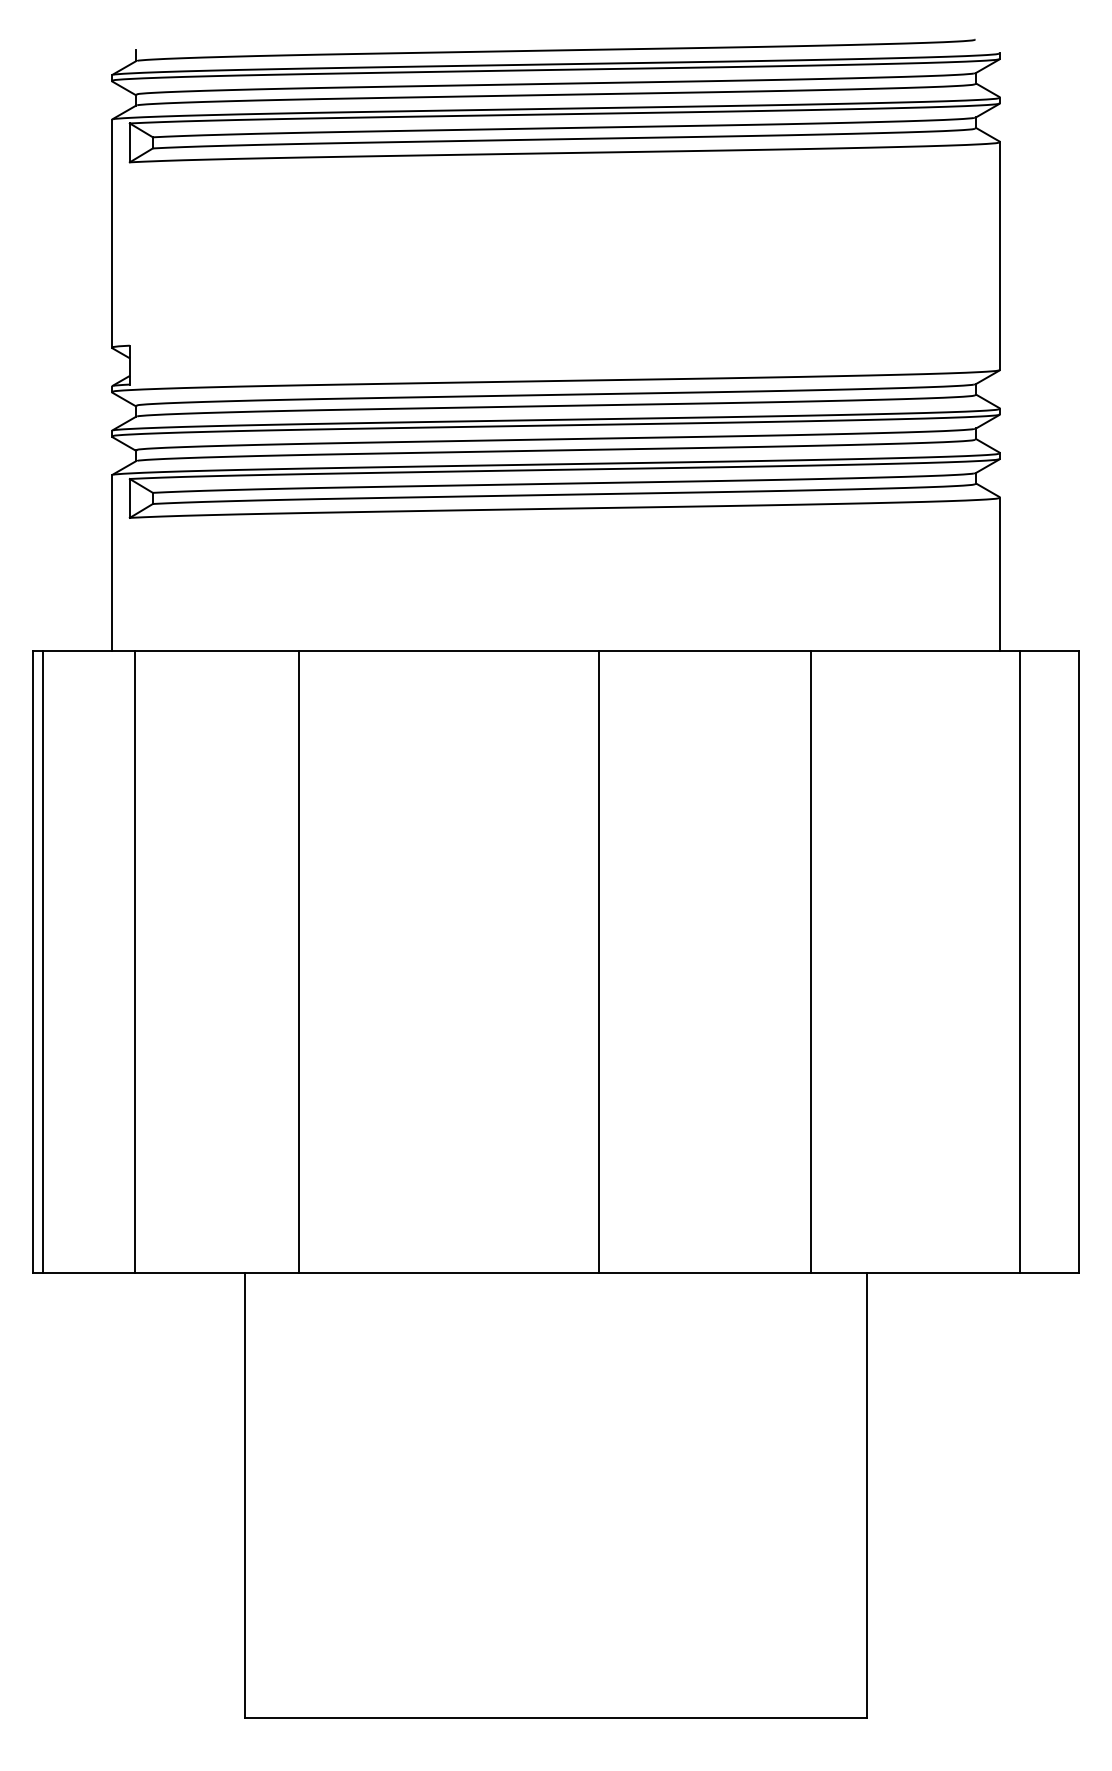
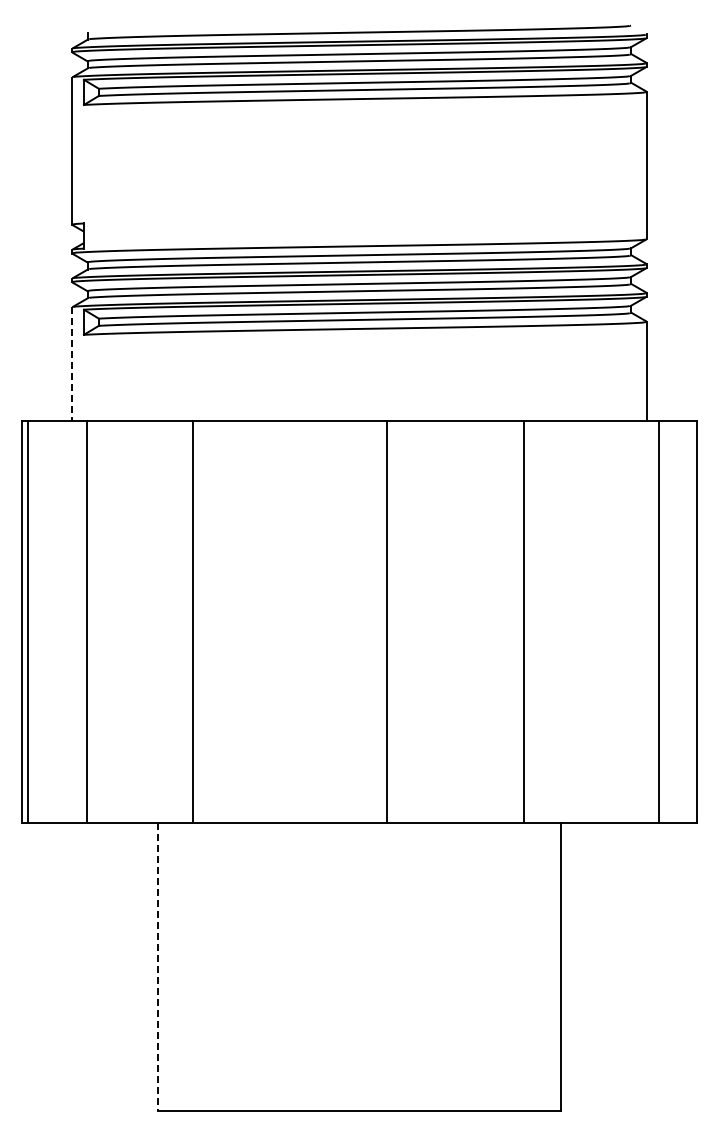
line: (112, 563) -> (72, 364), solid -> dashed
line: (245, 1494) -> (158, 966), solid -> dashed

